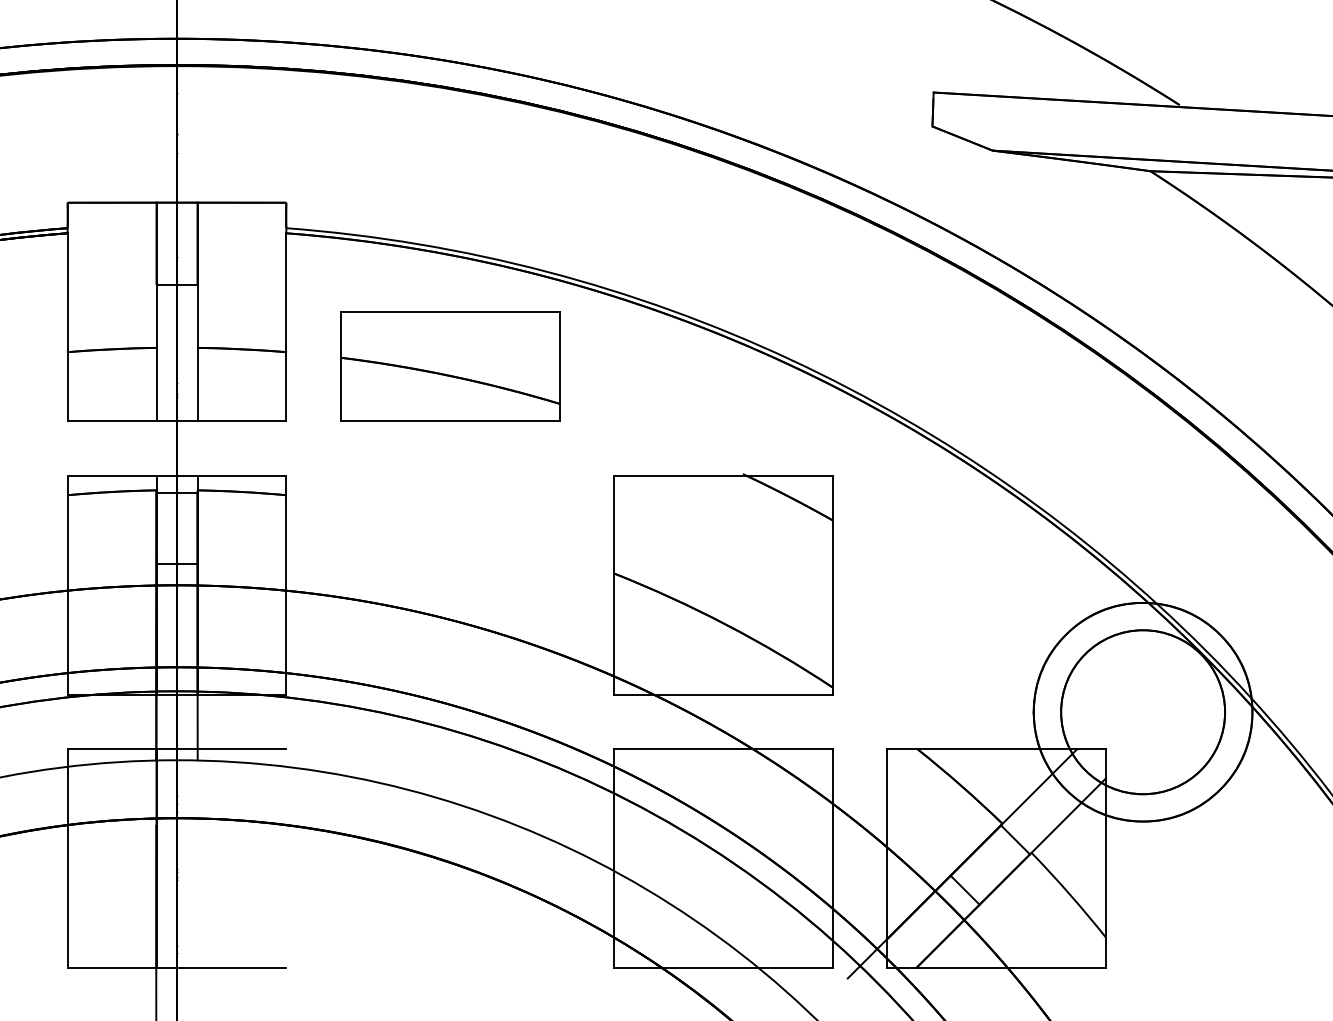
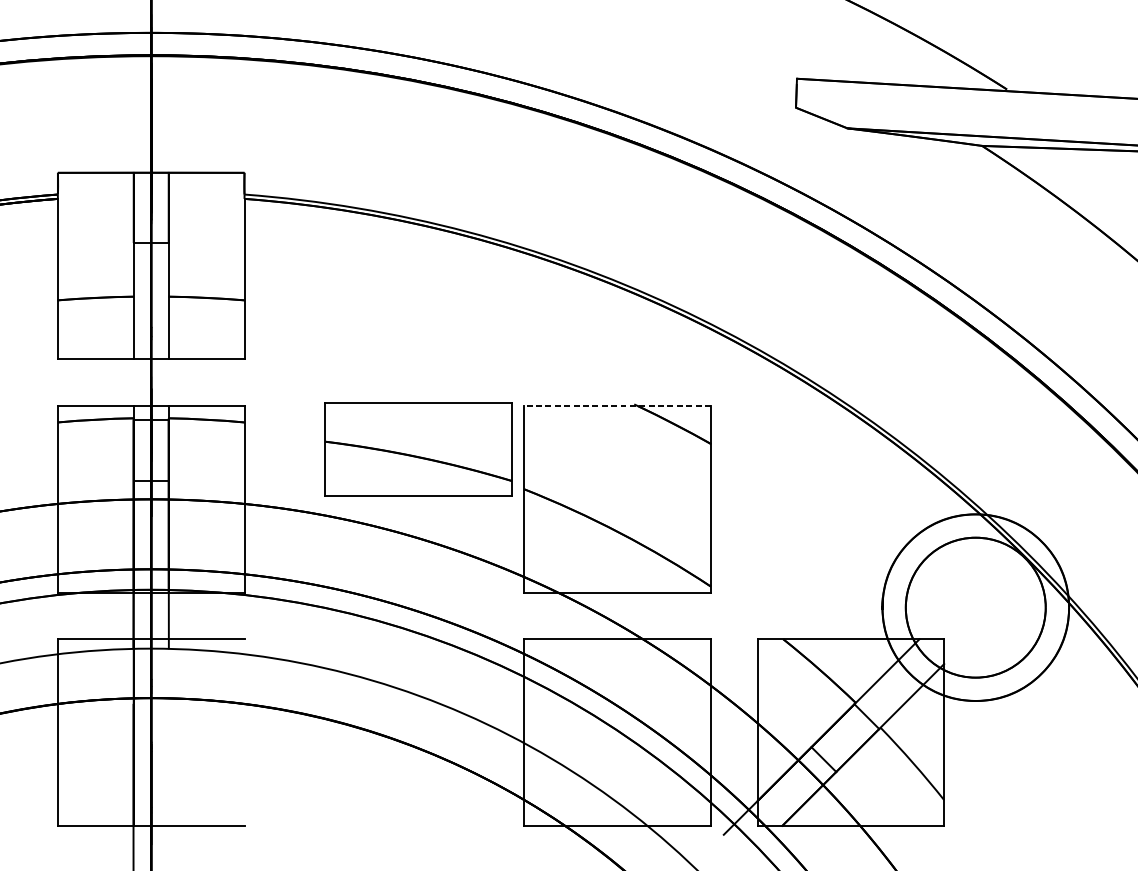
part: (450, 366) -> (418, 449), moved
line: (723, 476) -> (617, 406), solid -> dashed

